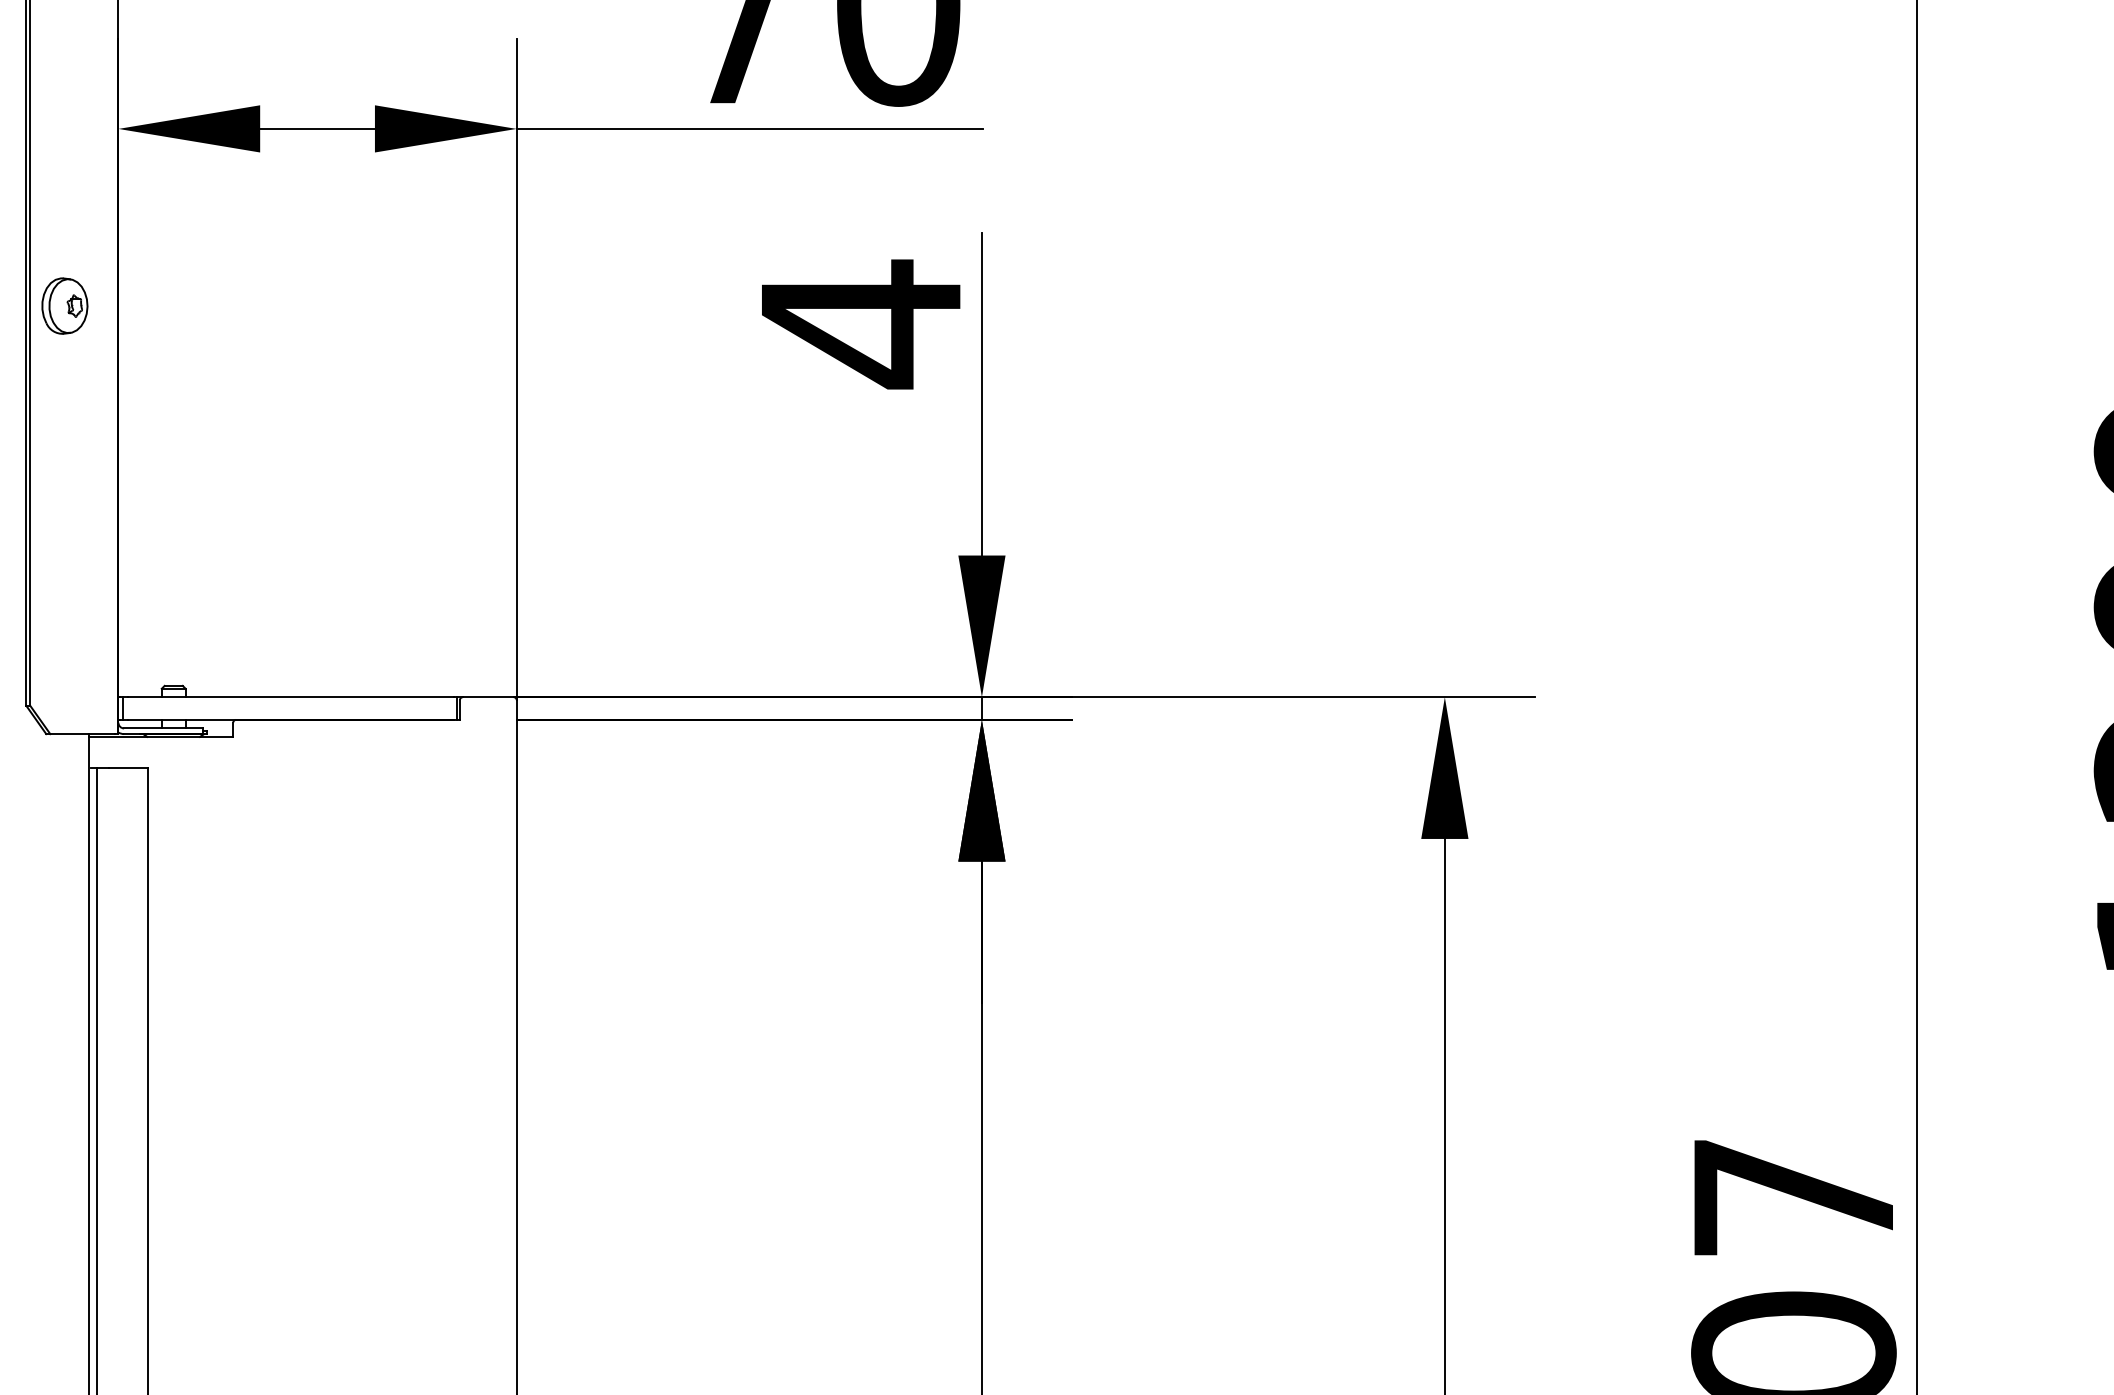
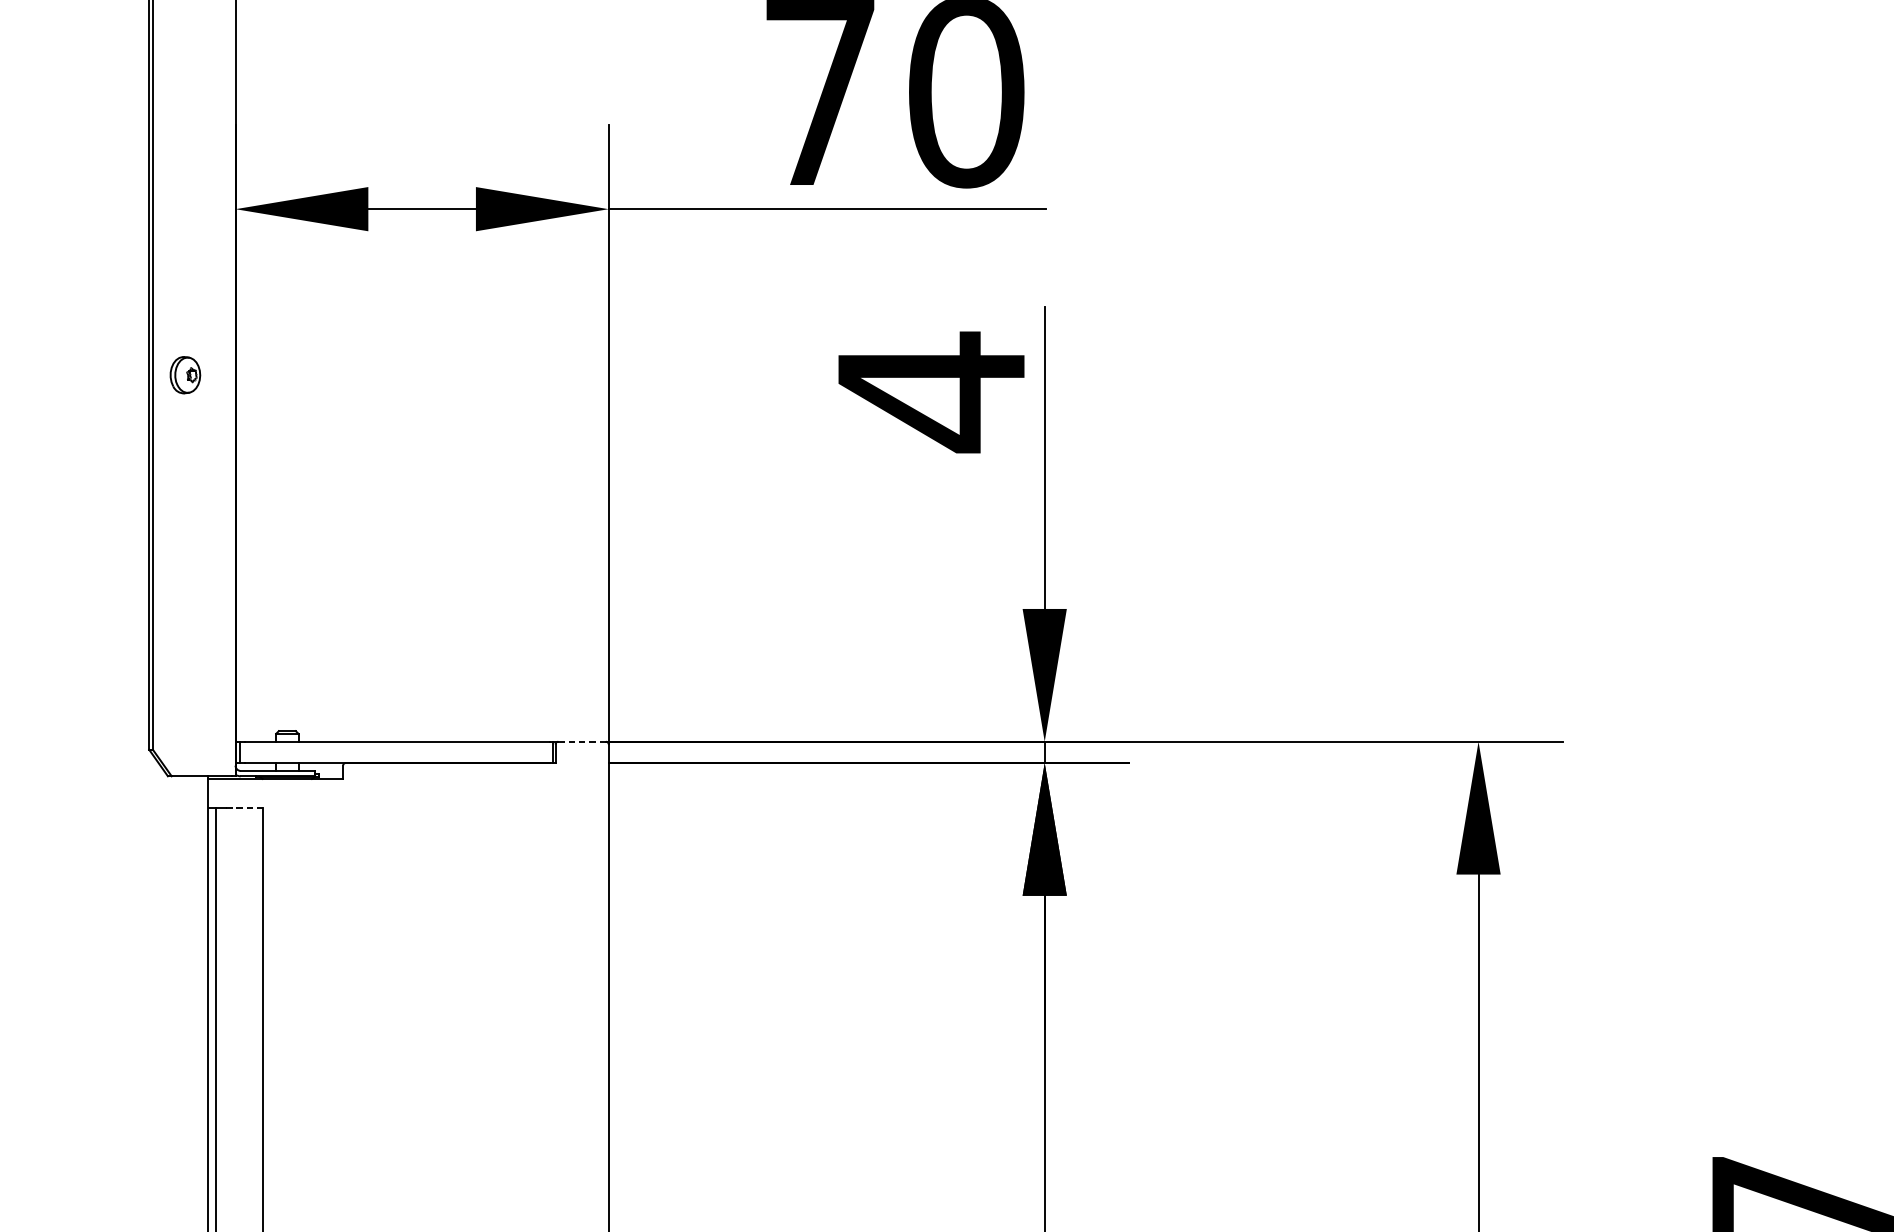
part: (64, 305) -> (185, 374), size x0.7
line: (488, 697) -> (582, 742), solid -> dashed
line: (128, 768) -> (244, 808), solid -> dashed

